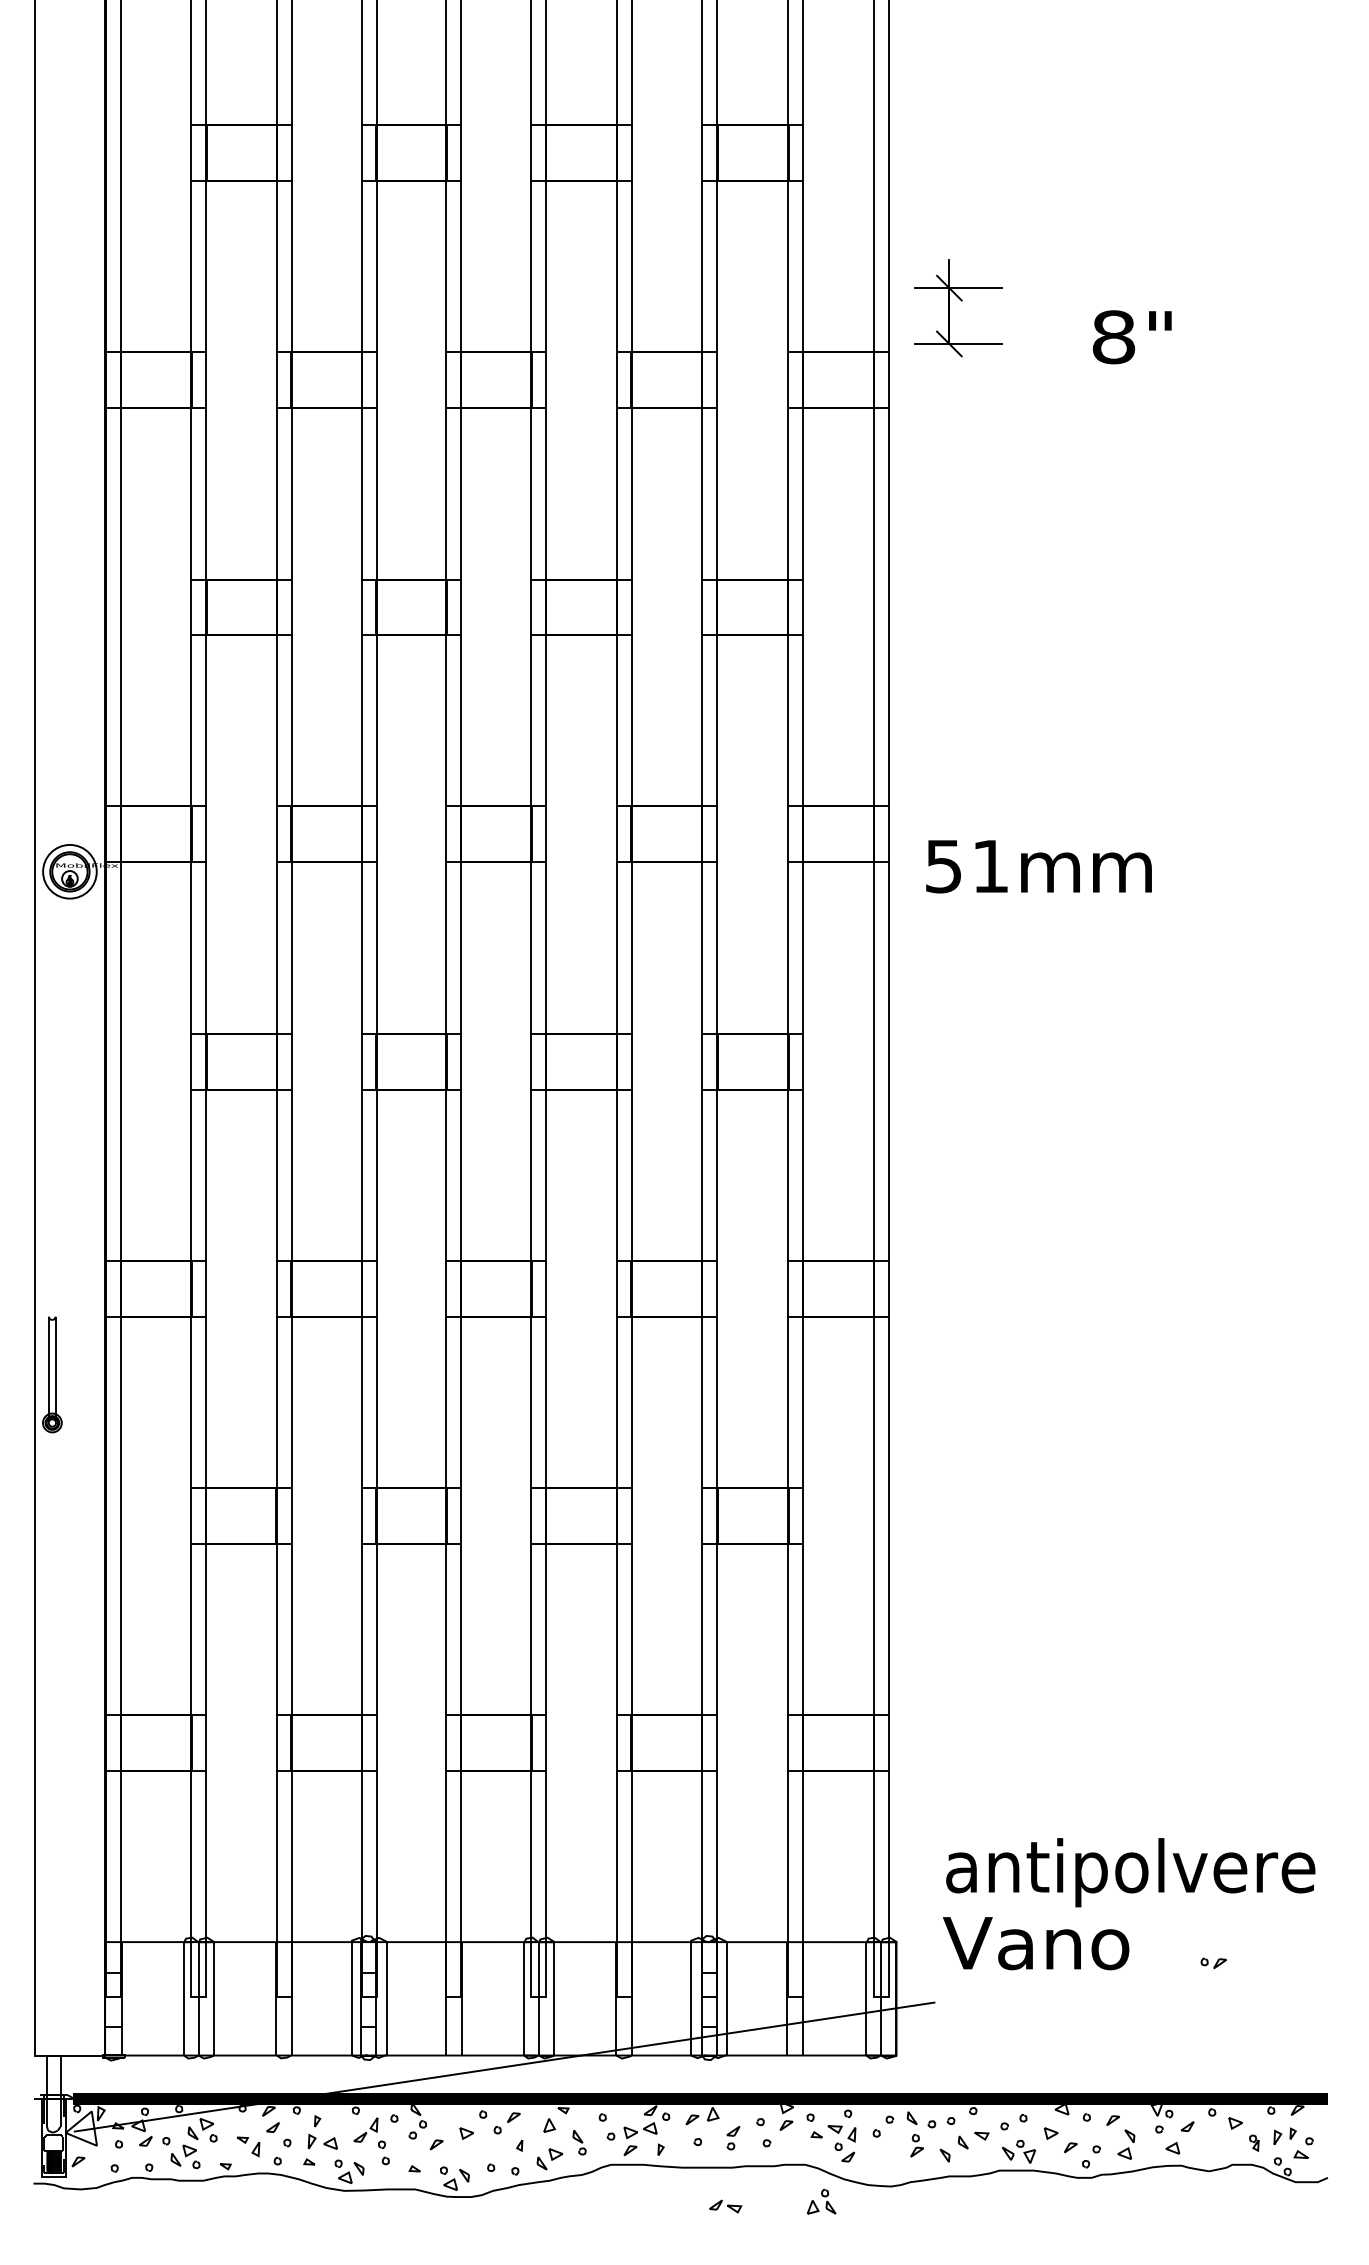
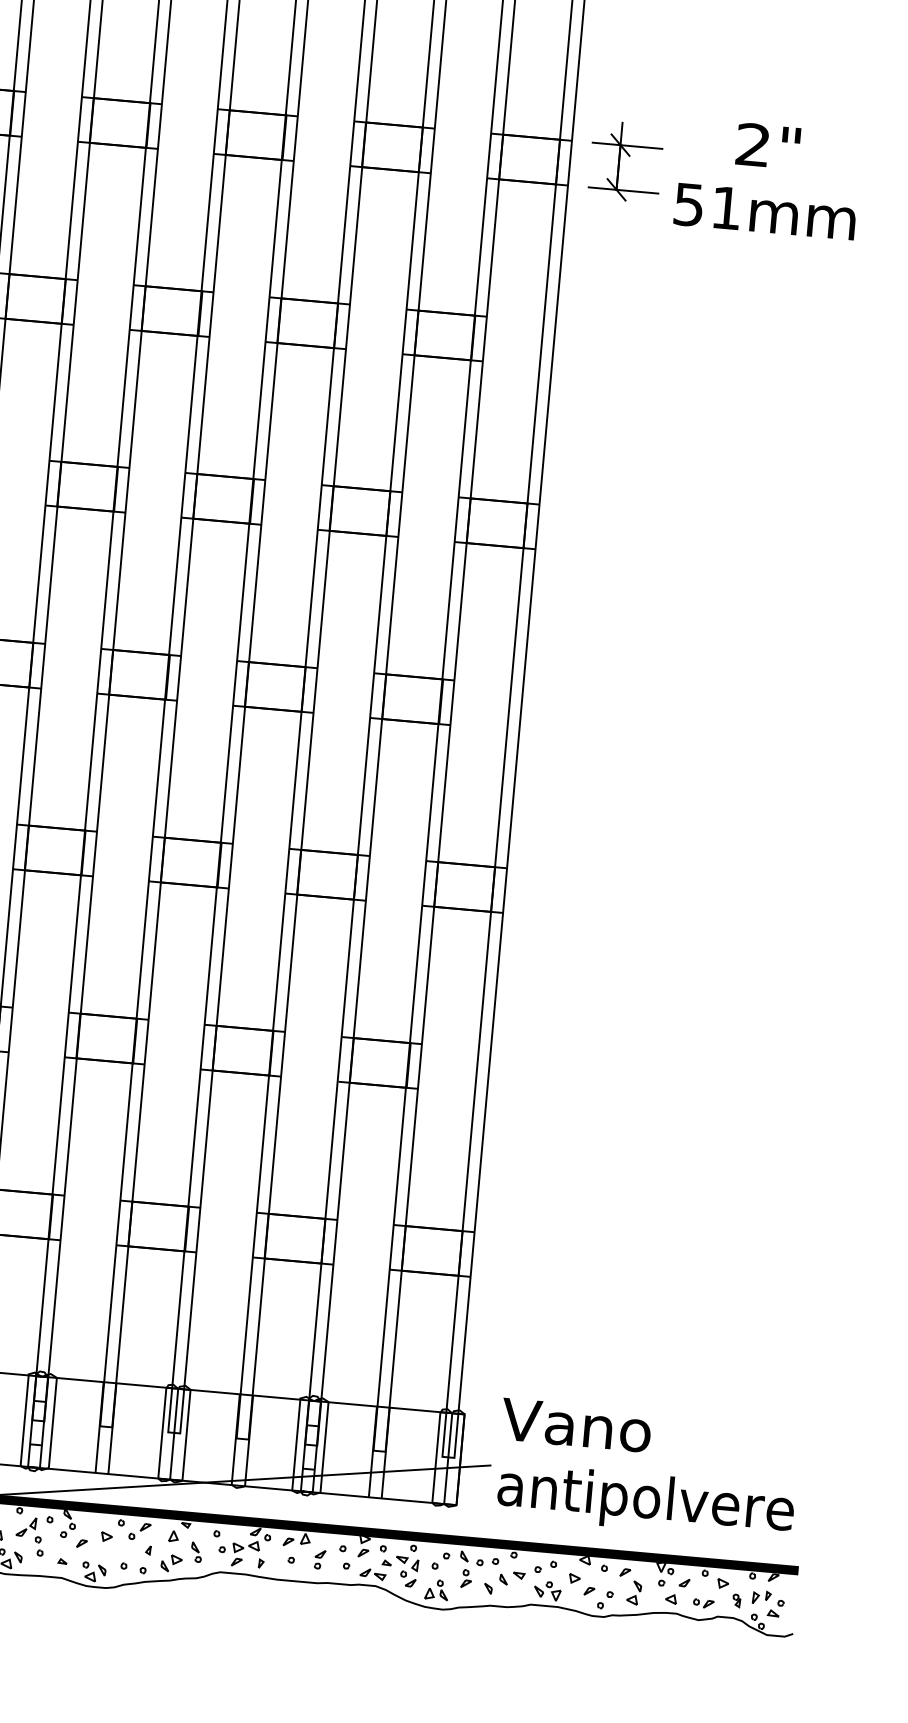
part: (961, 301) -> (629, 156), moved
text: (1113, 337) -> (753, 145), 8" -> 2"
text: (1038, 866) -> (764, 211), moved
text: (1130, 1872) -> (645, 1501), moved
part: (1213, 1963) -> (703, 1603), moved
part: (821, 2201) -> (436, 1589), moved
part: (725, 2206) -> (372, 1574), moved

